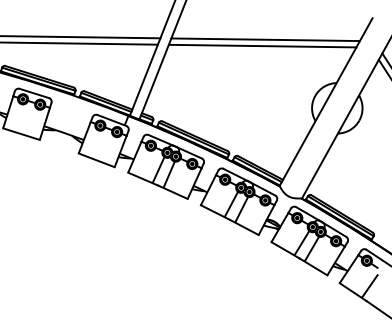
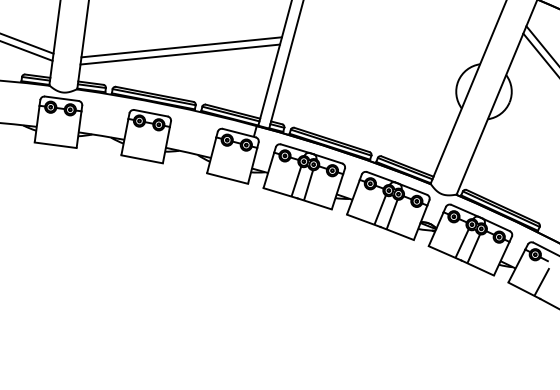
line: (265, 39) -> (396, 25), removed
line: (262, 45) -> (394, 32), removed

